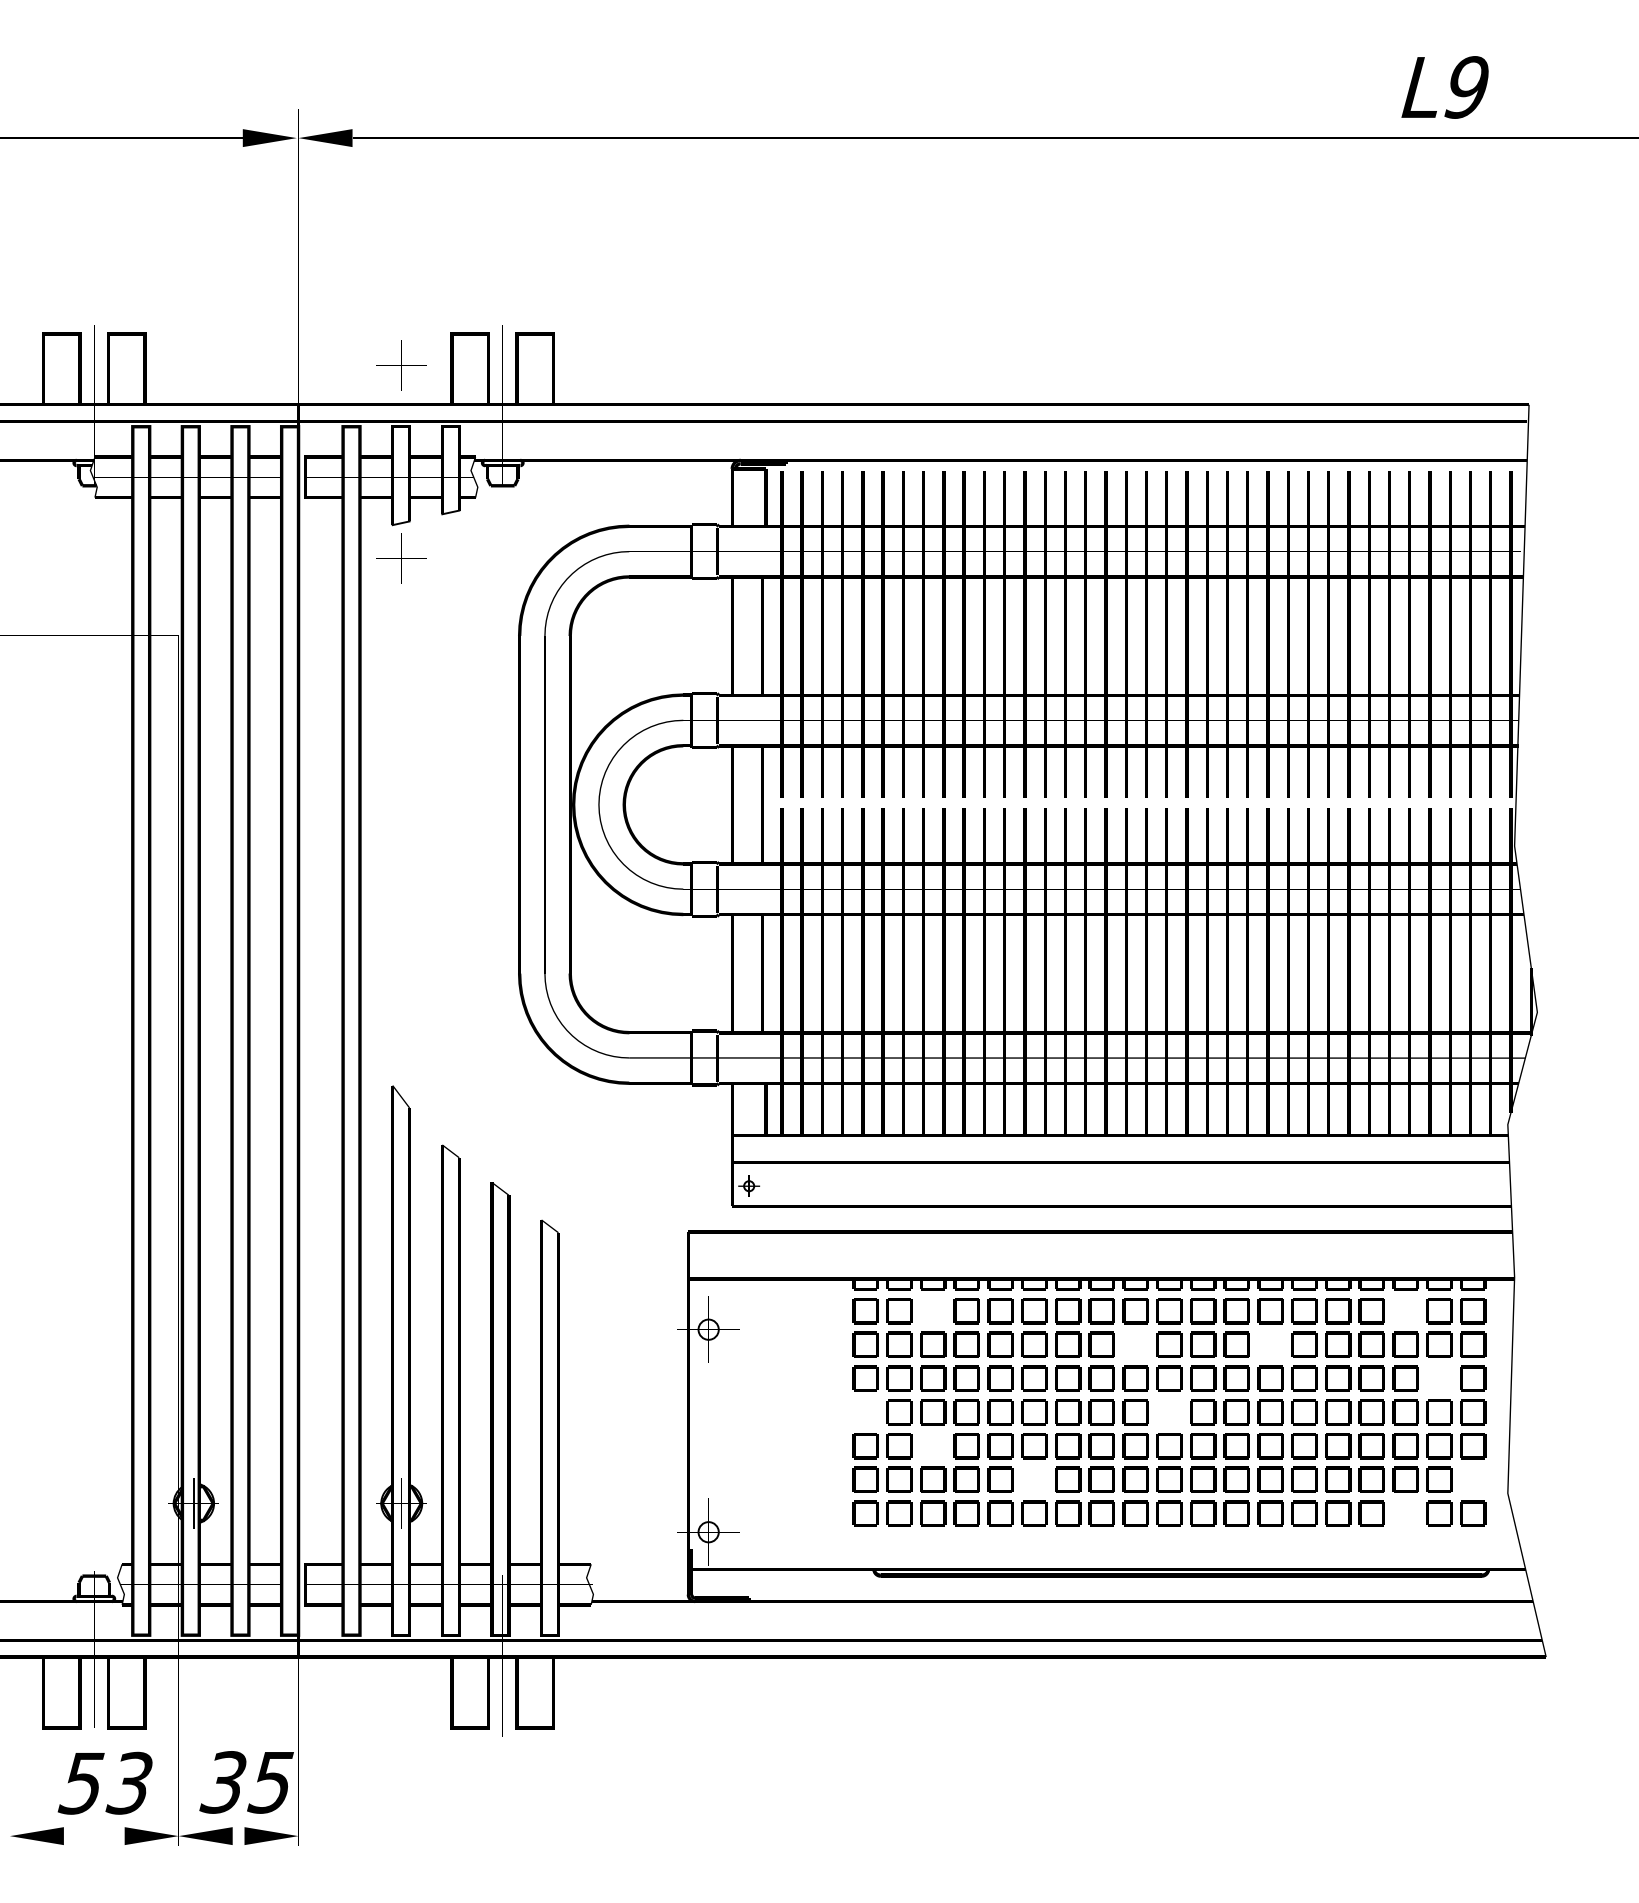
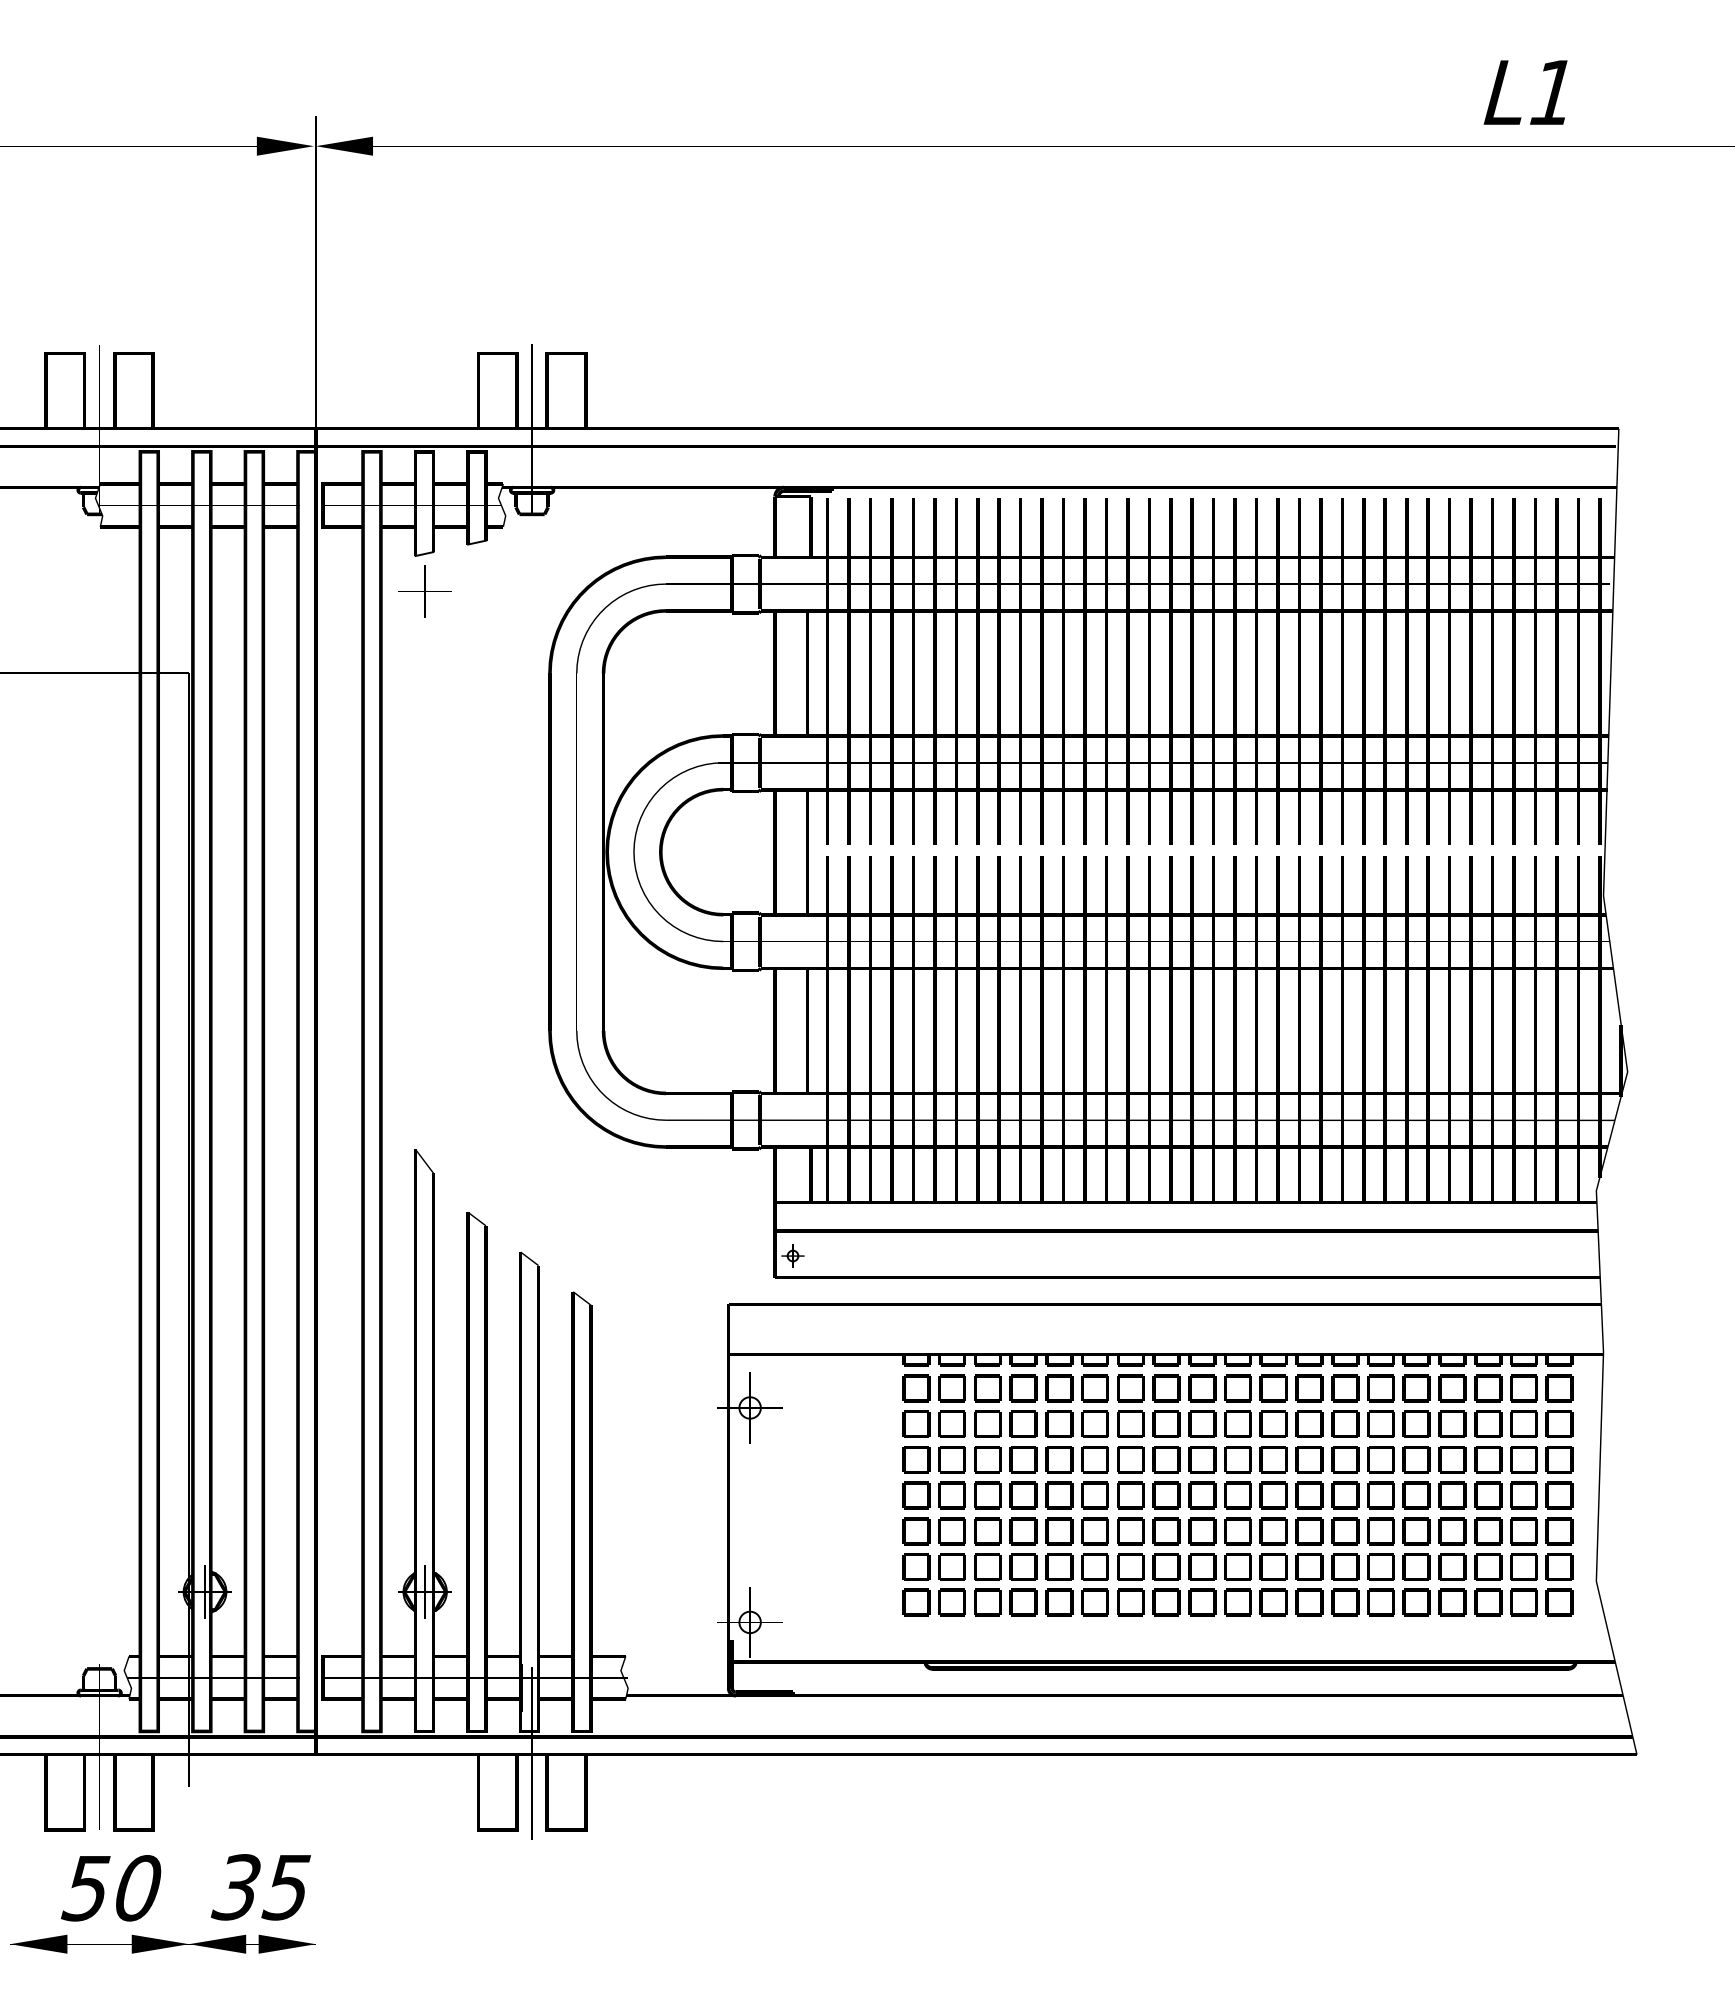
text: (1466, 87) -> (1552, 92), L9 -> L1
part: (401, 365) -> (424, 387), removed
part: (932, 1311) -> (987, 1388), added
part: (1405, 1311) -> (1488, 1388), added
part: (1135, 1344) -> (1202, 1423), added
part: (1270, 1344) -> (1345, 1423), added
part: (1439, 1378) -> (1523, 1459), added
part: (865, 1412) -> (916, 1495), added
part: (1168, 1412) -> (1237, 1495), added
part: (932, 1446) -> (987, 1531), added
part: (1033, 1479) -> (1094, 1566), added
part: (1473, 1479) -> (1559, 1566), added
part: (1405, 1513) -> (1488, 1602), added
text: (129, 1783) -> (136, 1888), 53 -> 50

